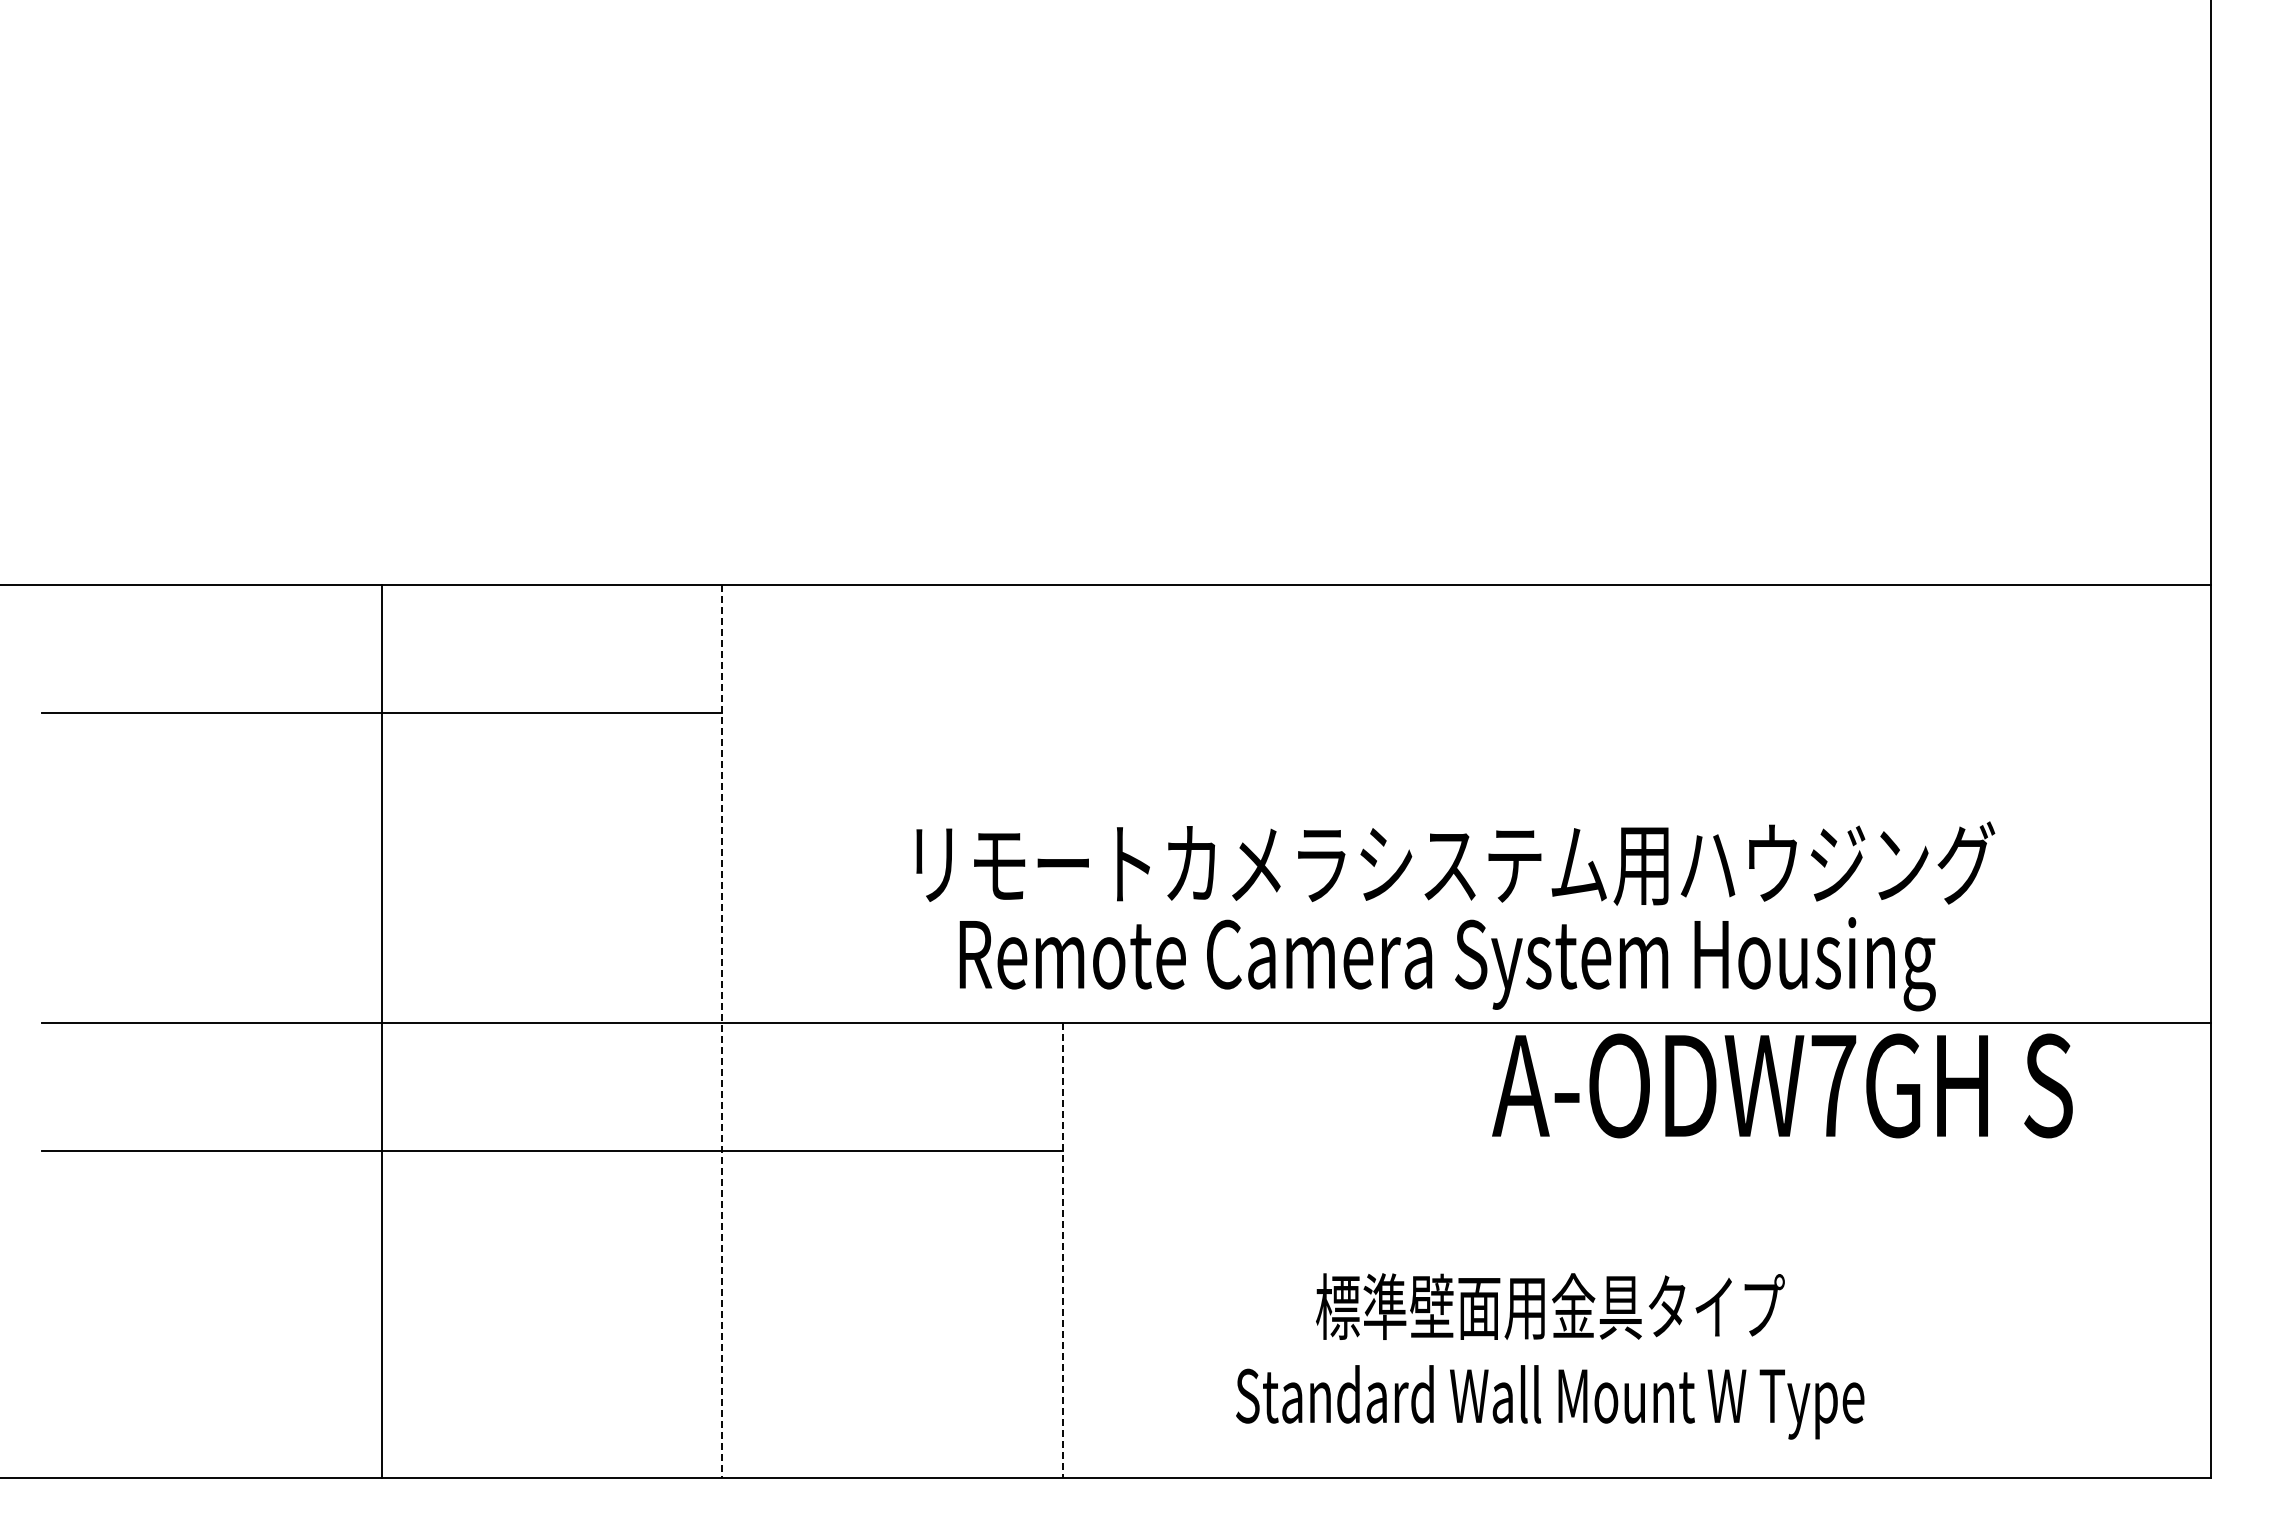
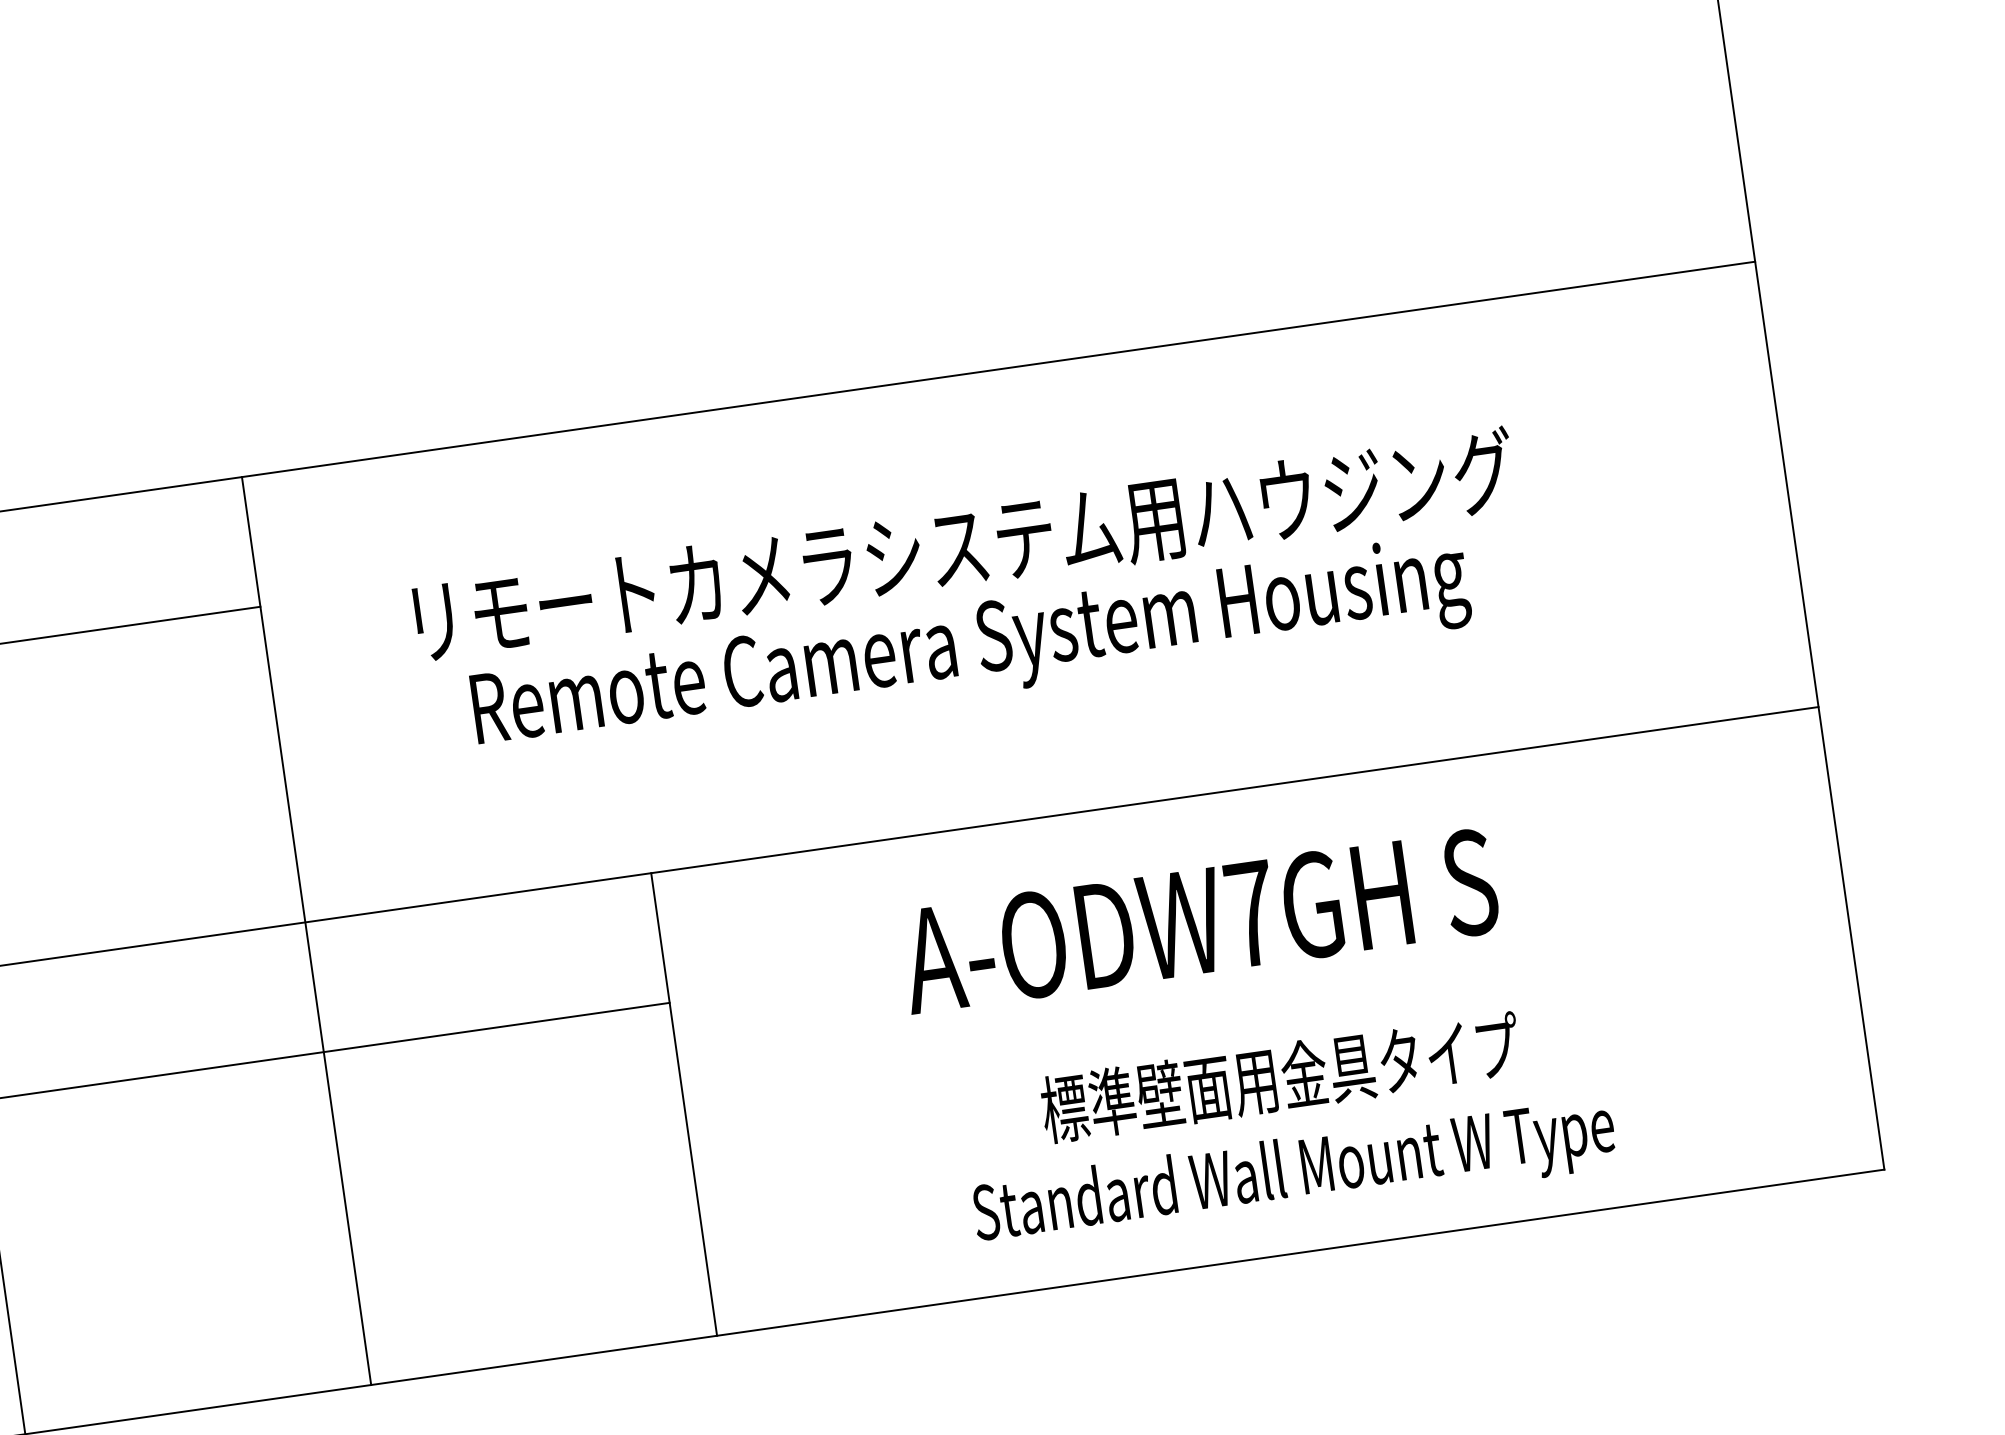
text: (1455, 916) -> (972, 599), moved
line: (722, 1032) -> (306, 931), dashed -> solid
text: (1782, 1085) -> (1199, 920), moved
line: (1062, 1251) -> (684, 1105), dashed -> solid
text: (1550, 1356) -> (1288, 1128), moved

